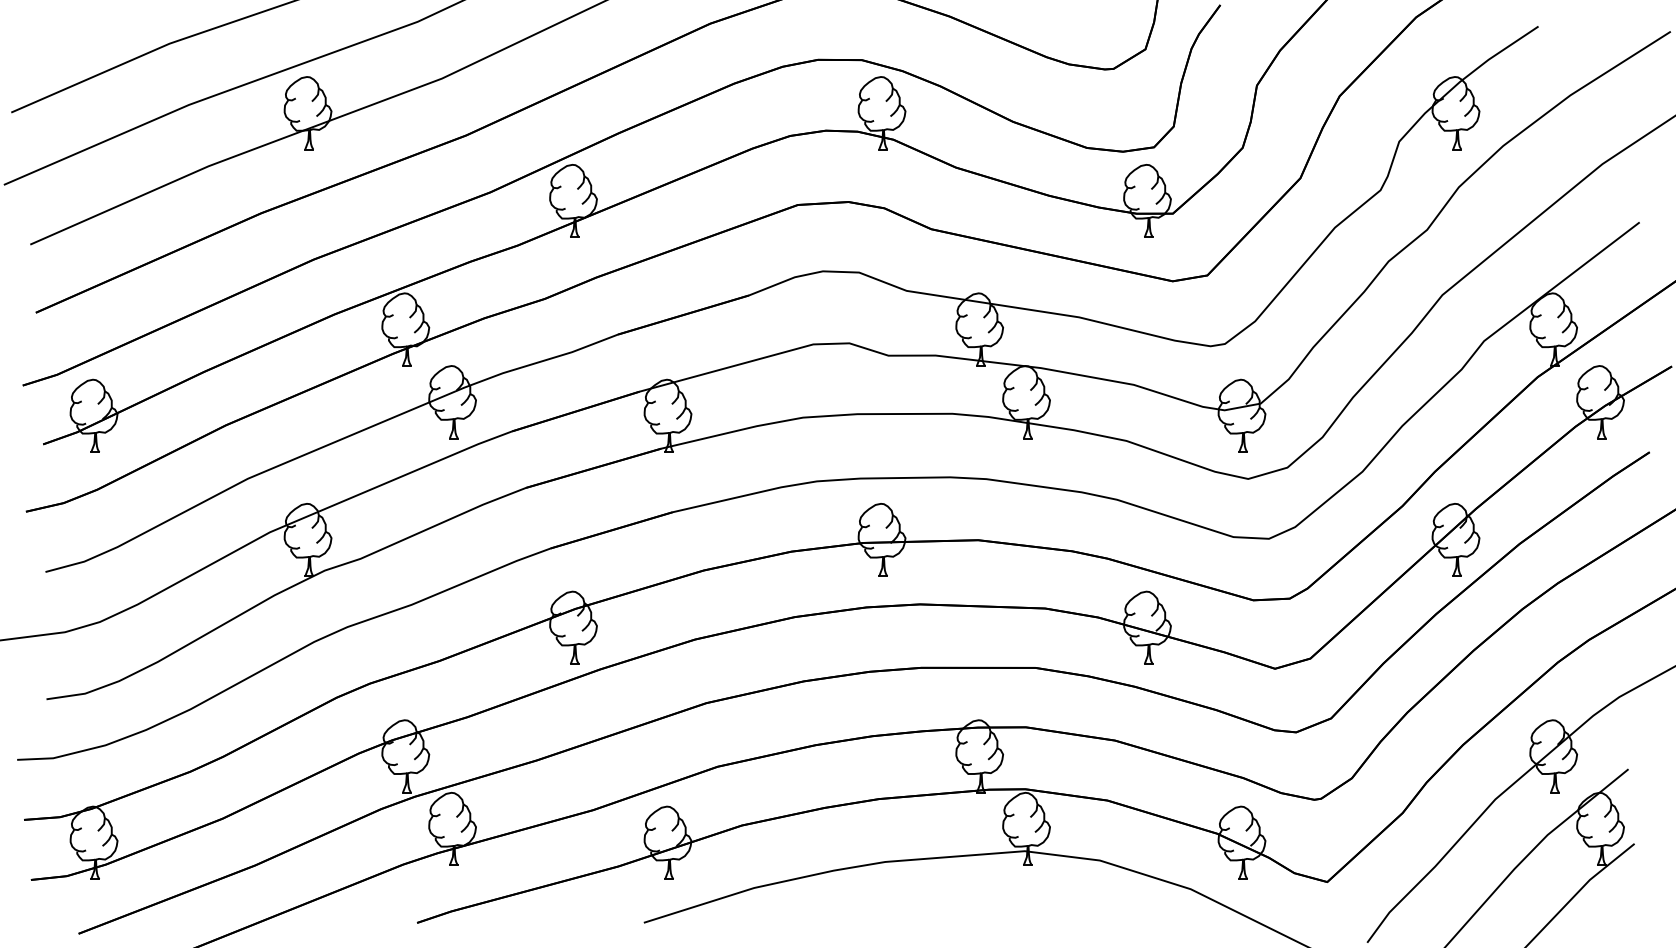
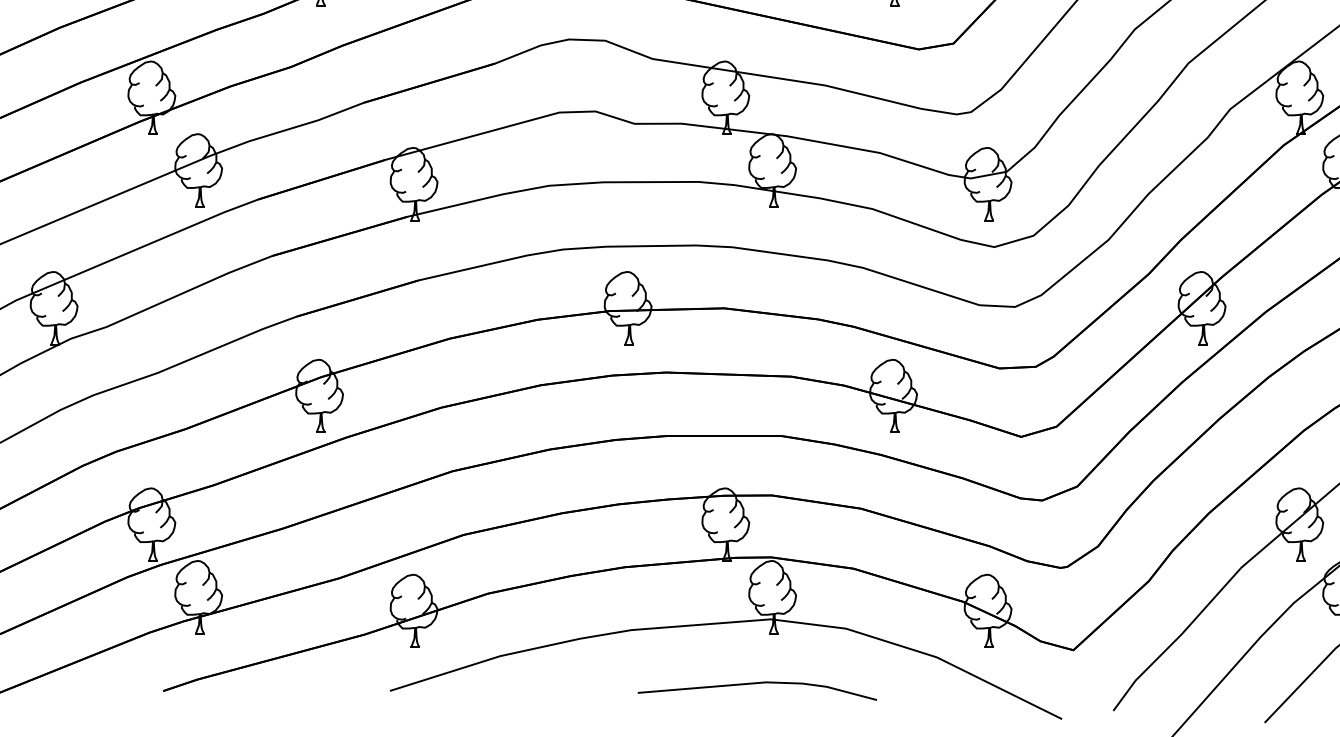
line: (1008, 916) -> (754, 684), added

